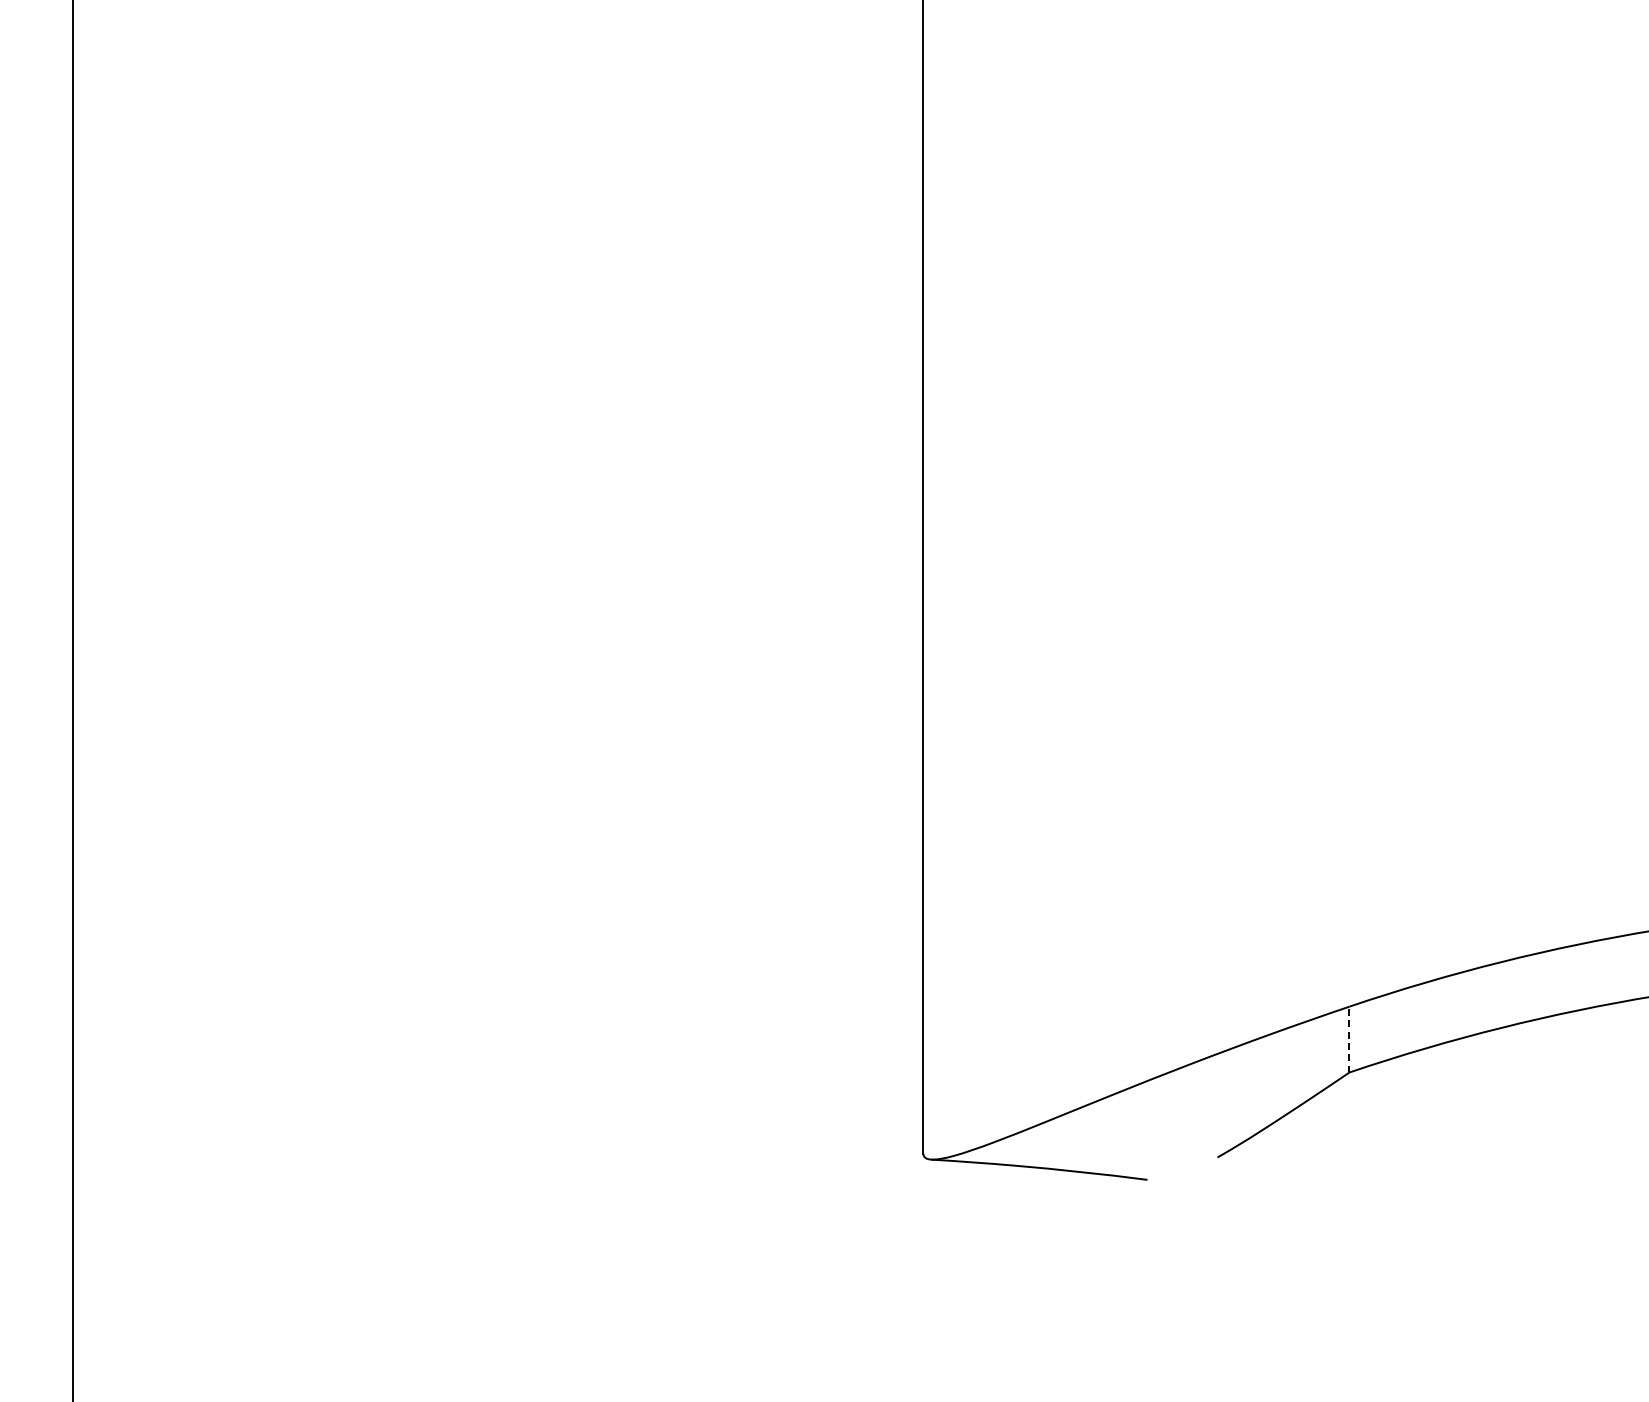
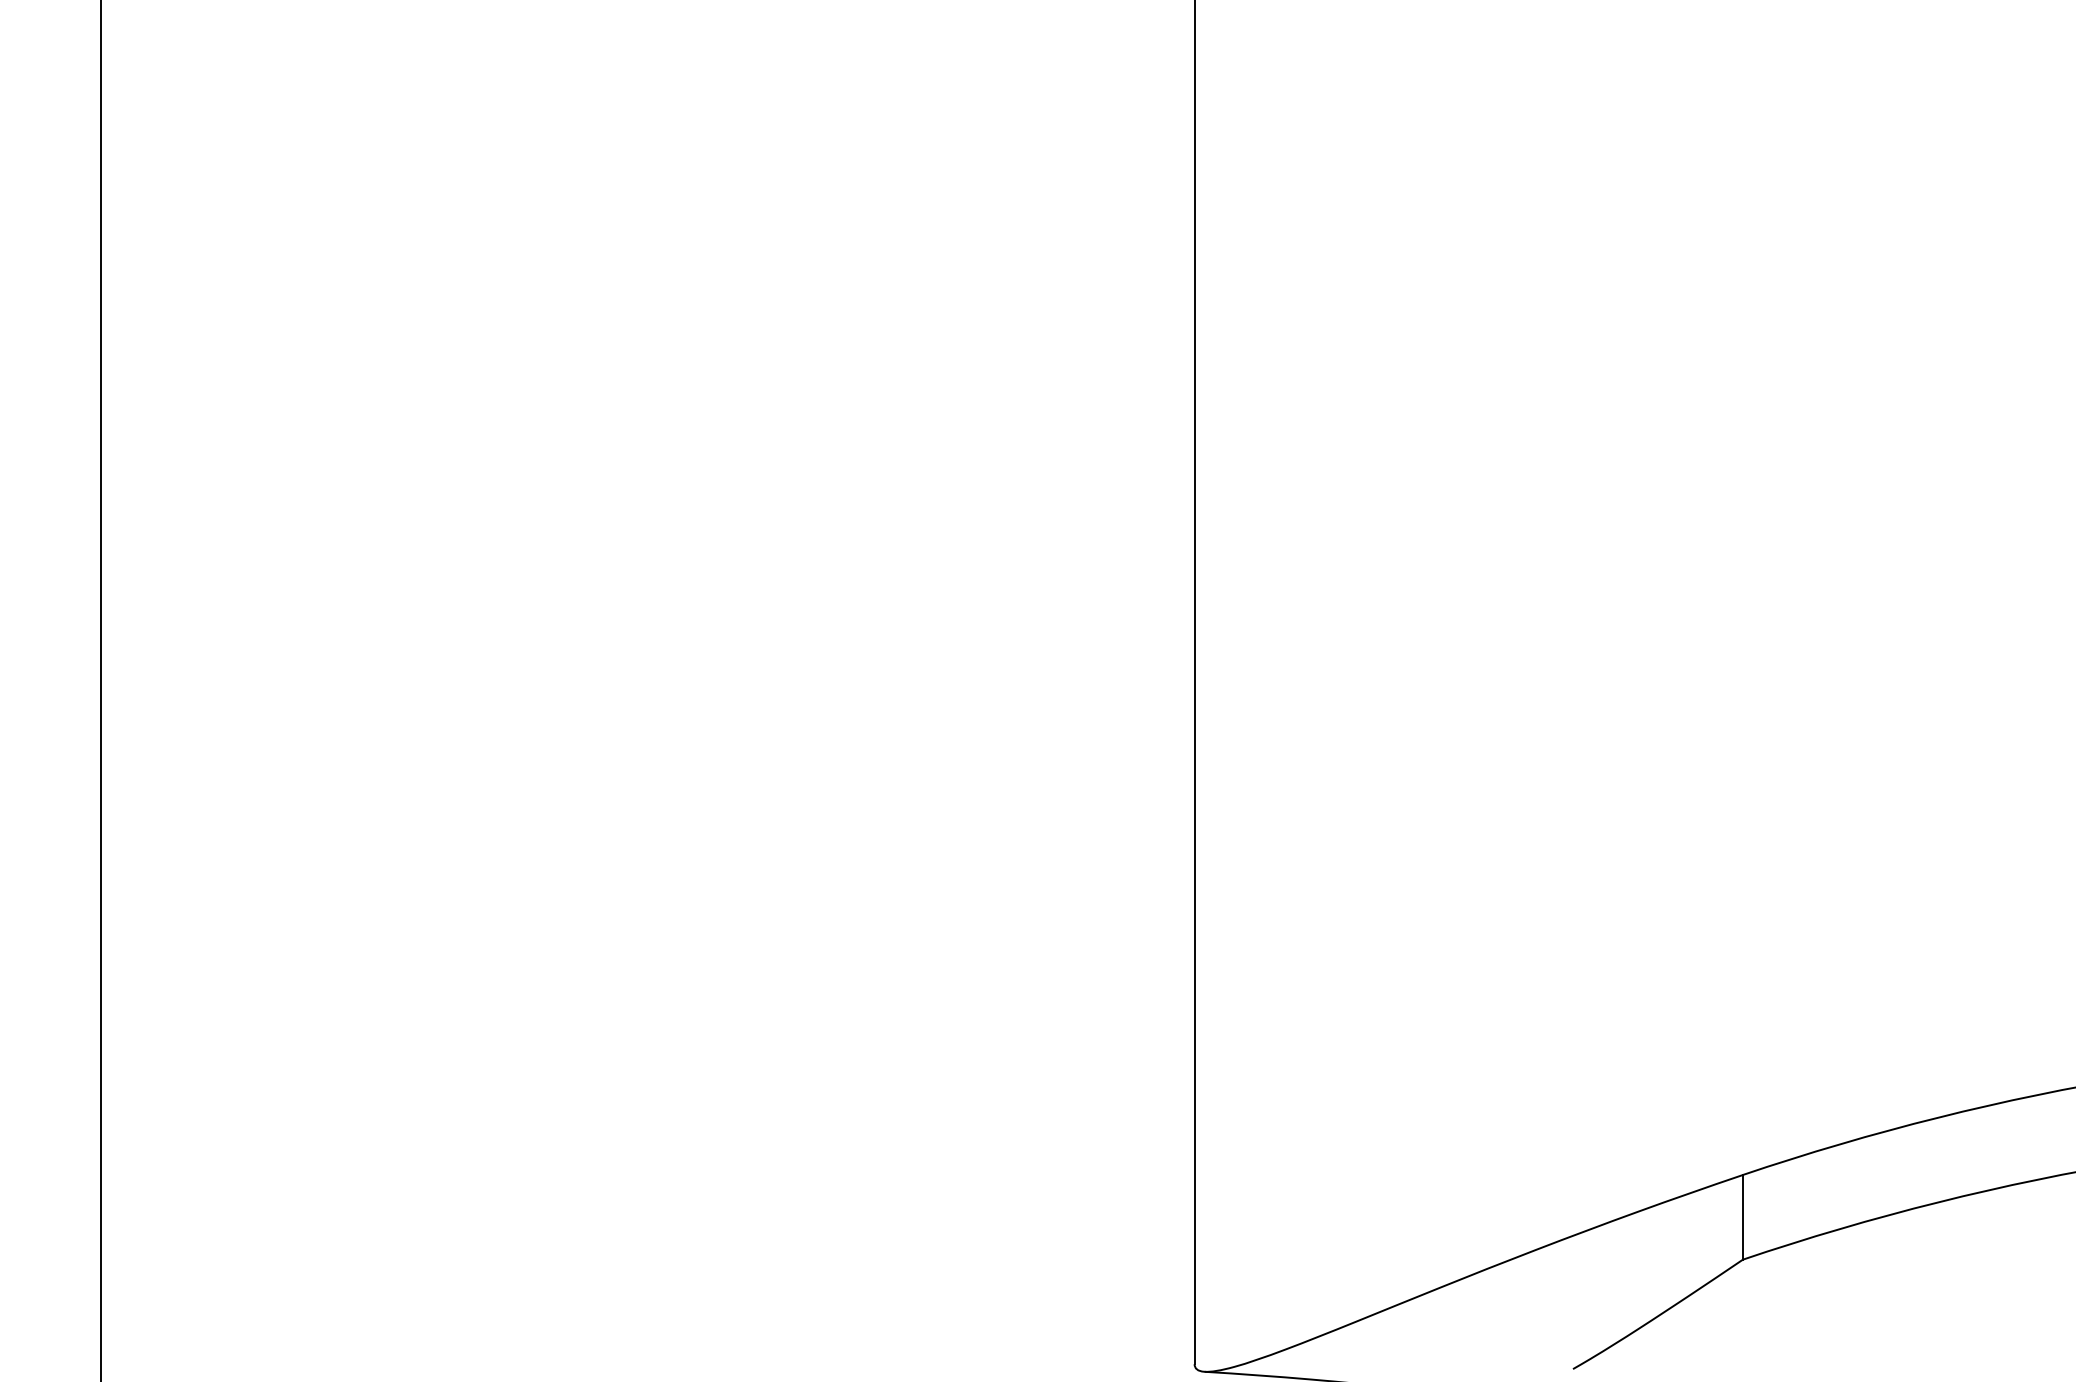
line: (1349, 1039) -> (1742, 1217), dashed -> solid

